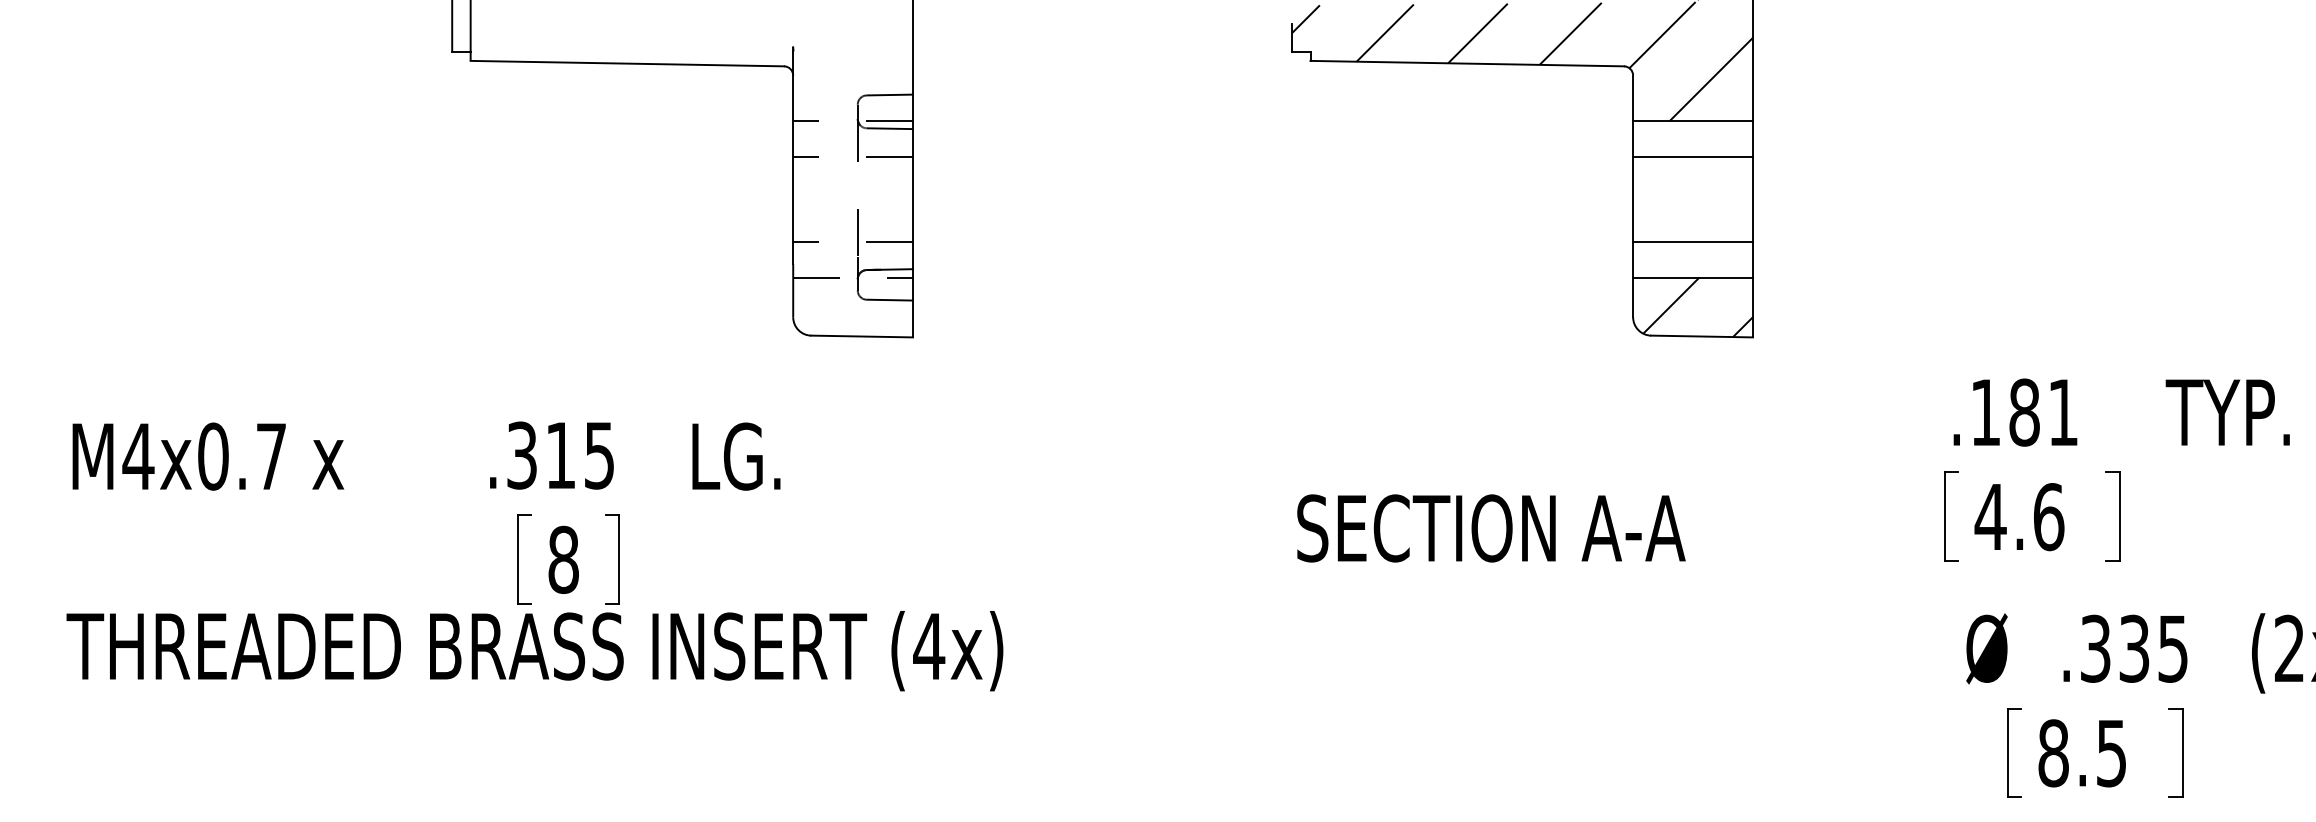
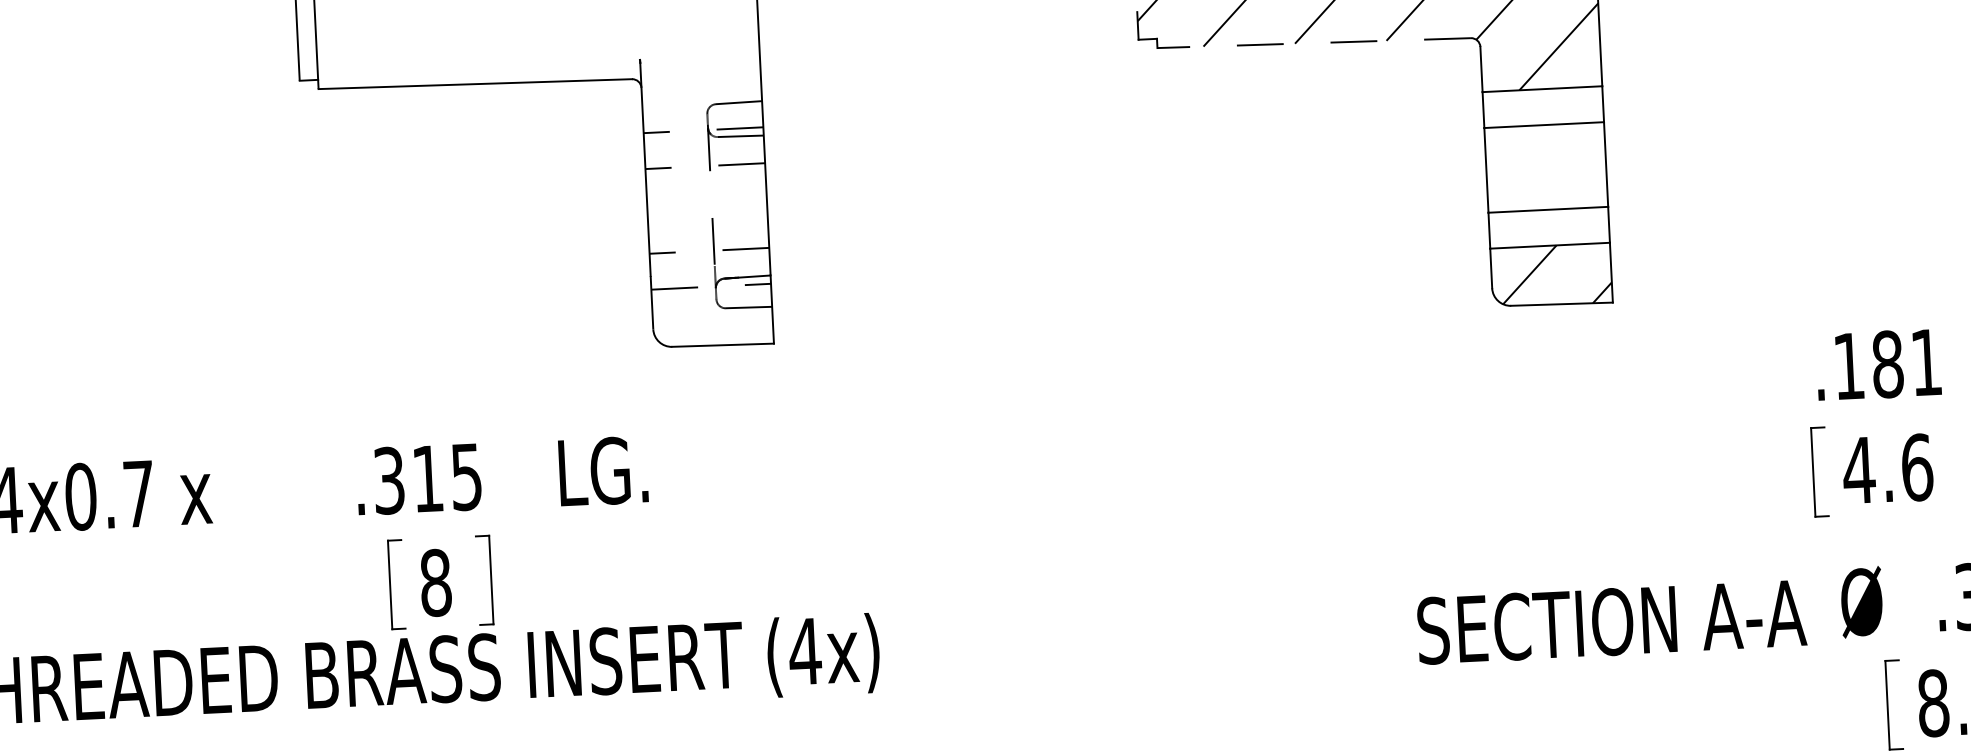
line: (1467, 63) -> (1314, 42), solid -> dashed
text: (1491, 528) -> (1612, 622), moved

